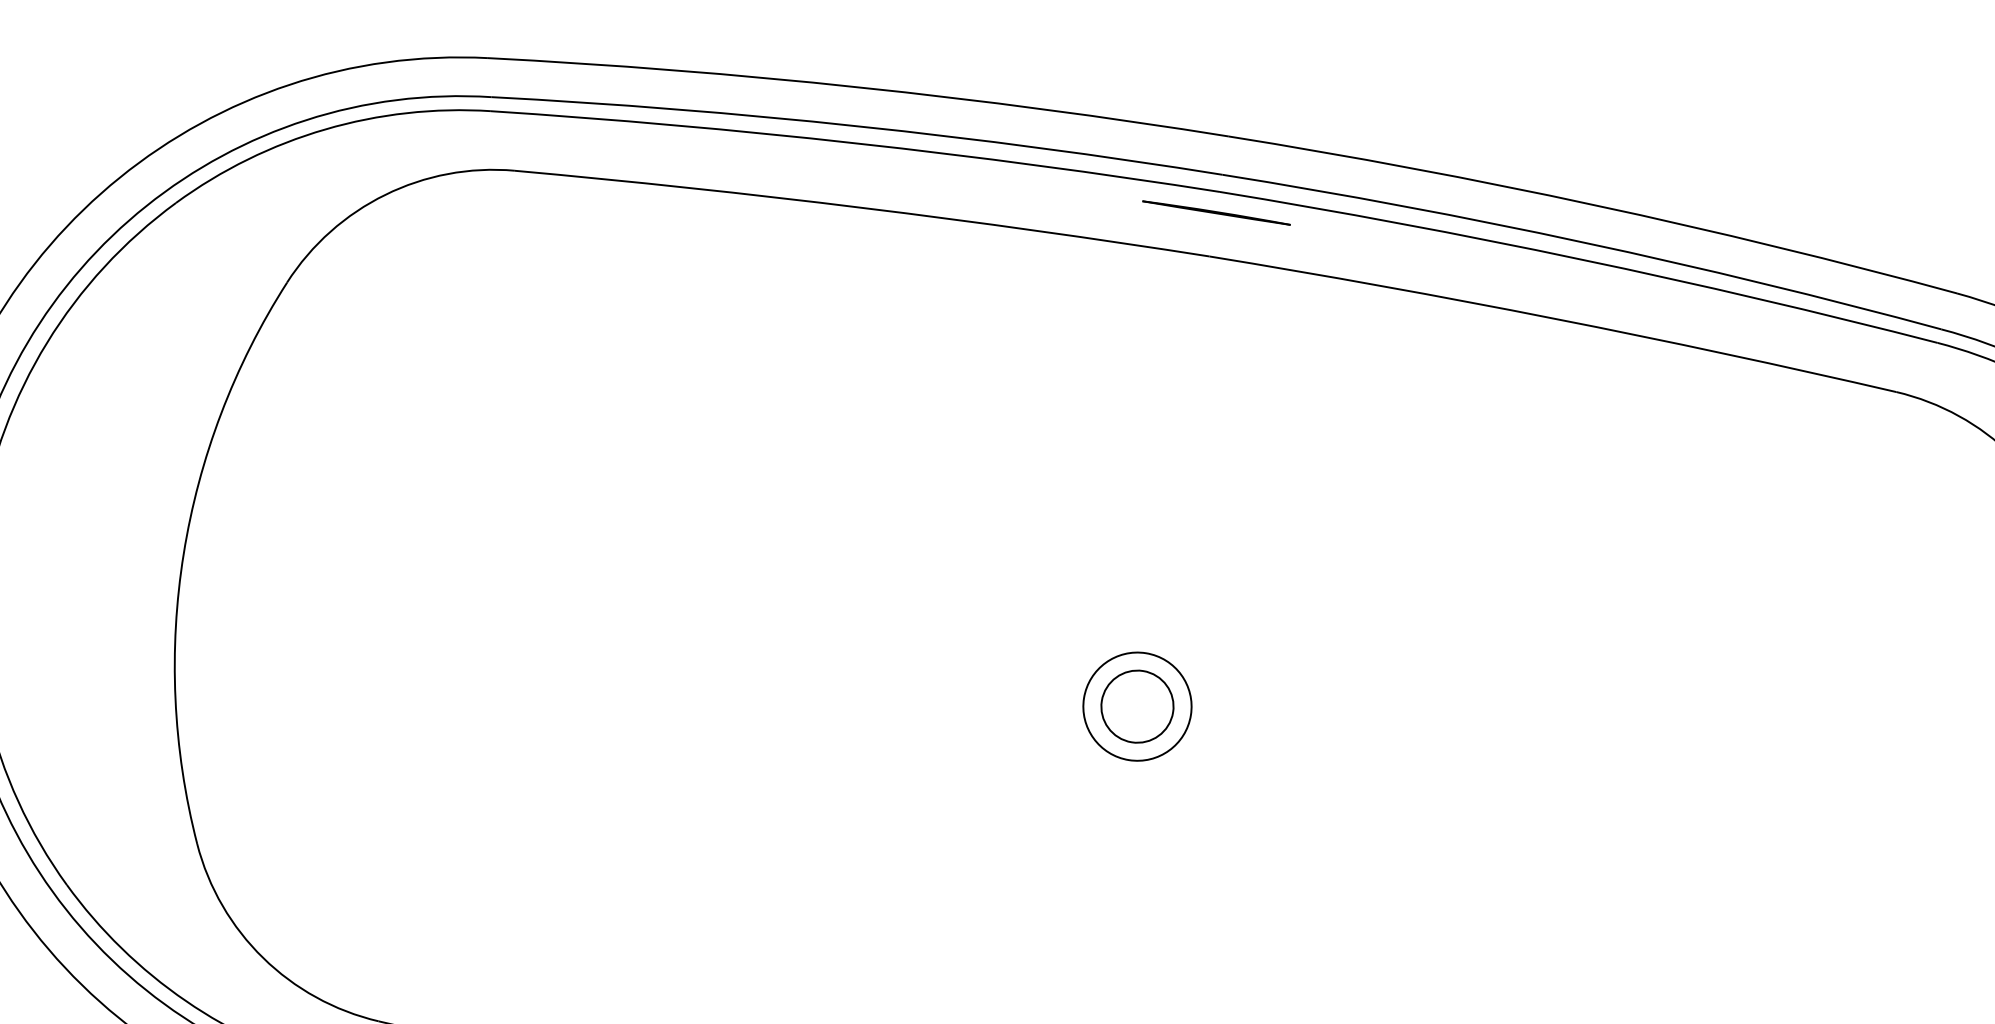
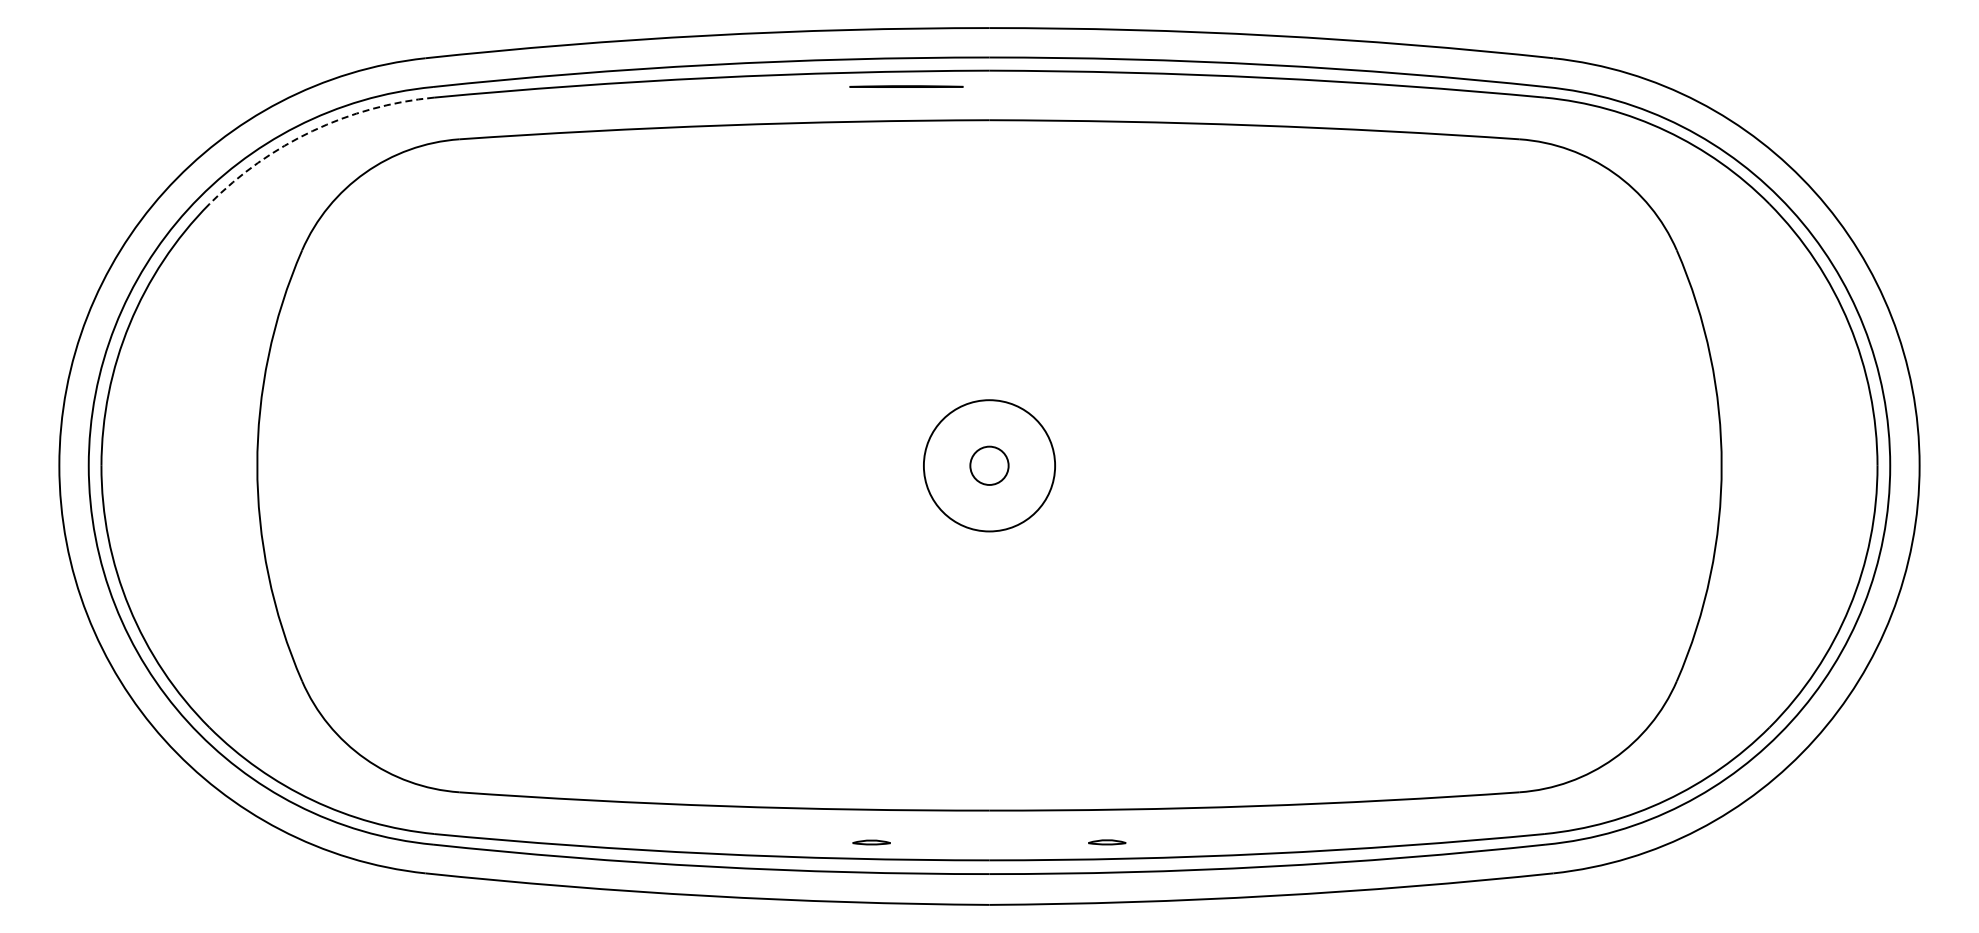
arc: (325, 129) -> (312, 131), solid -> dashed
line: (1216, 212) -> (906, 86), moved
circle: (1137, 706) -> (989, 465), size x0.7
circle: (1137, 706) -> (989, 465), size x1.6

